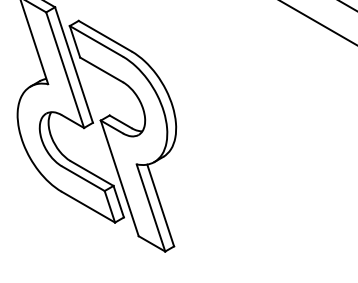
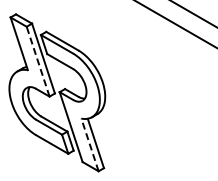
line: (65, 69) -> (38, 61), solid -> dashed
line: (151, 207) -> (90, 144), solid -> dashed

